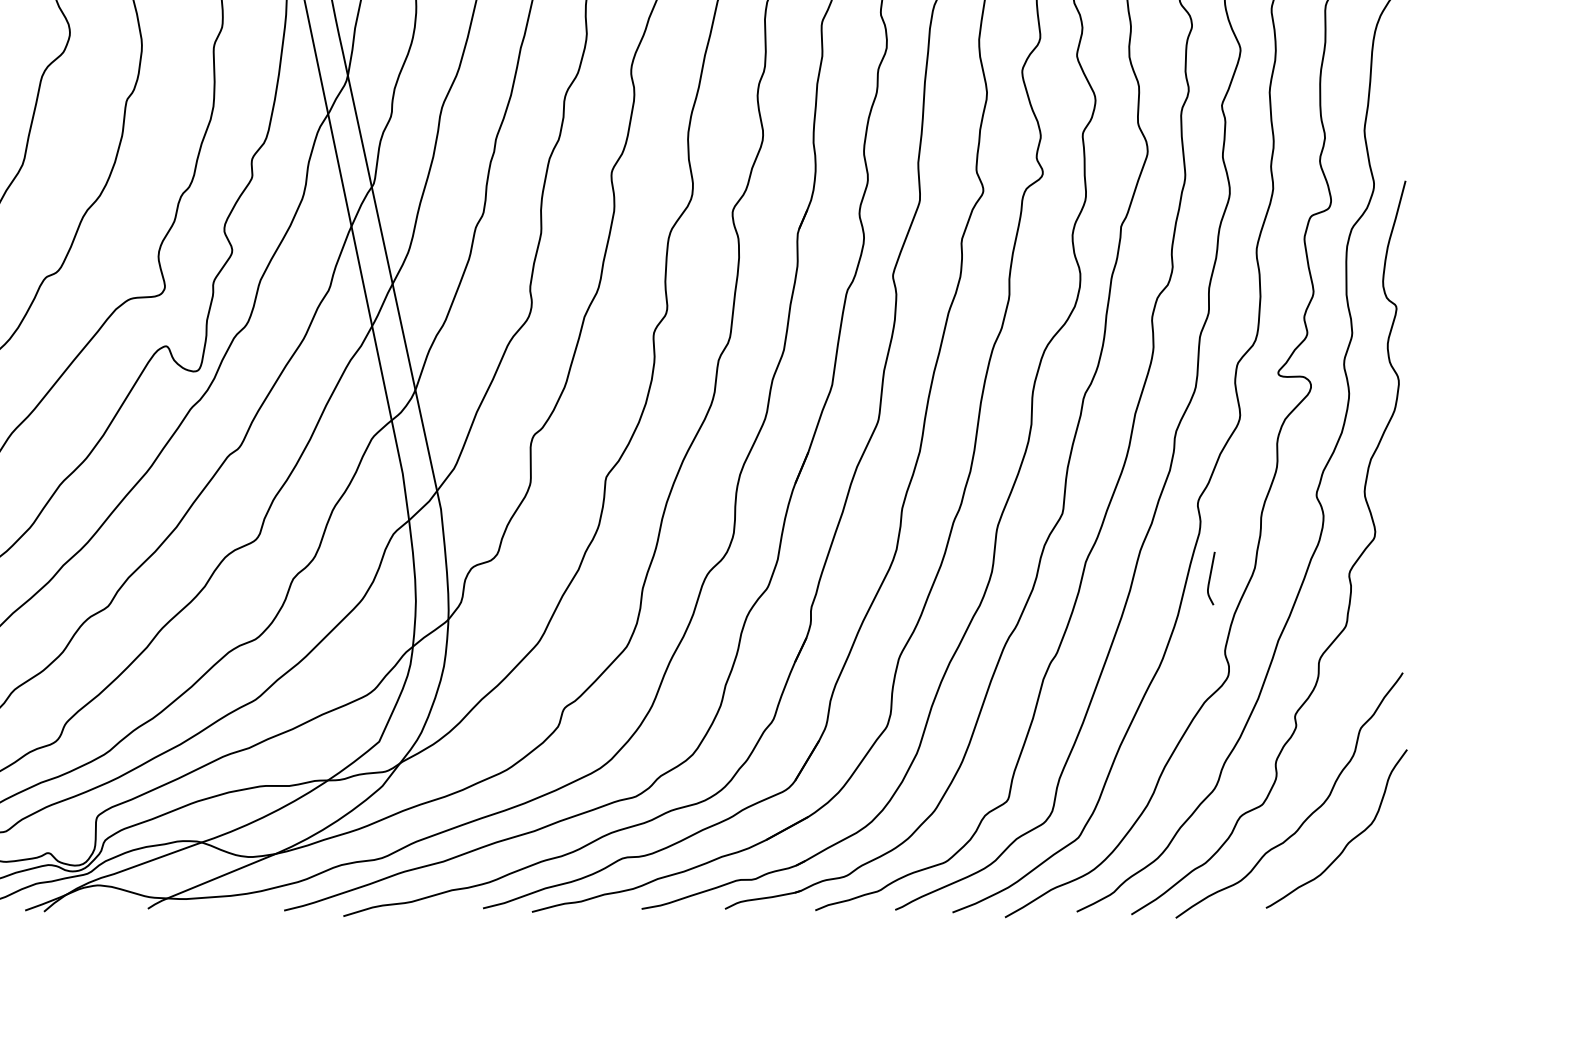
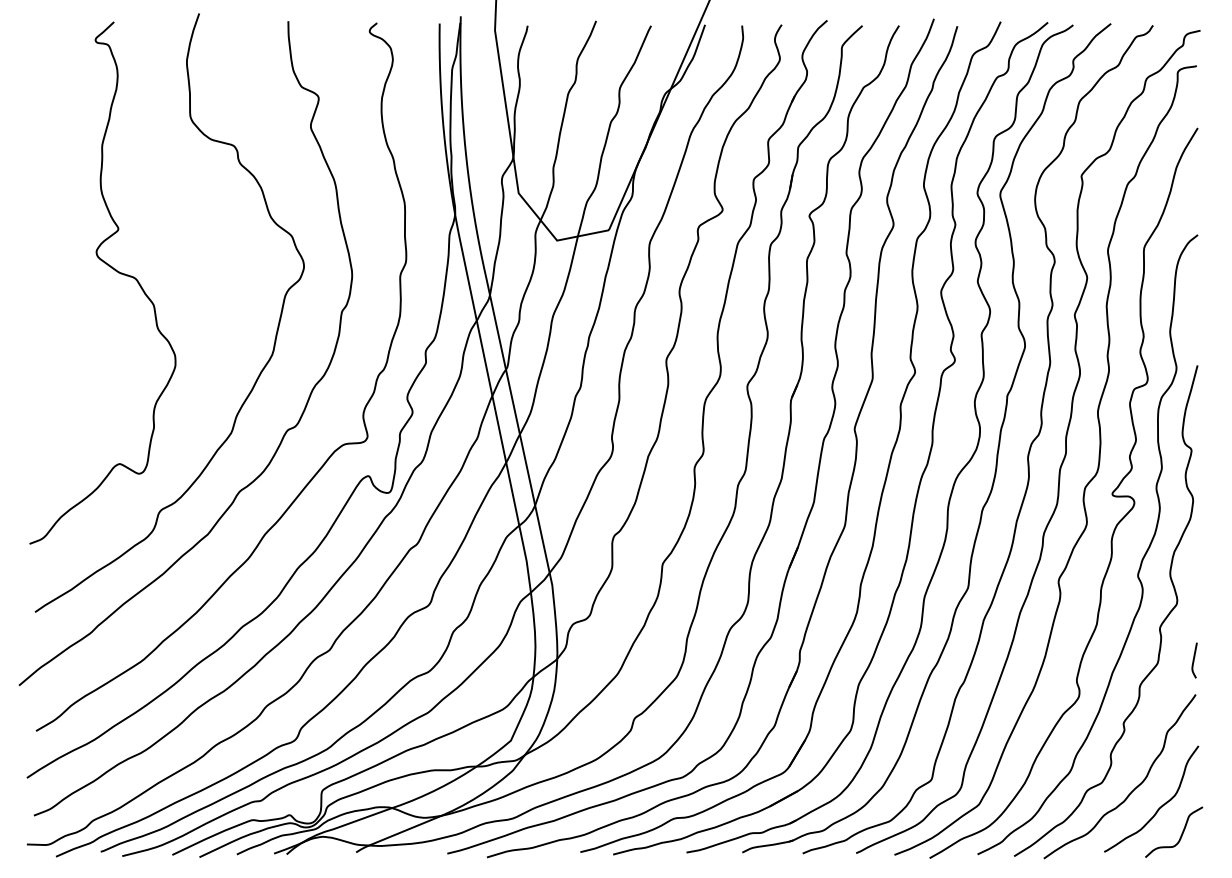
curve: (1211, 578) -> (1194, 660), moved
curve: (1380, 883) -> (1180, 835), added

